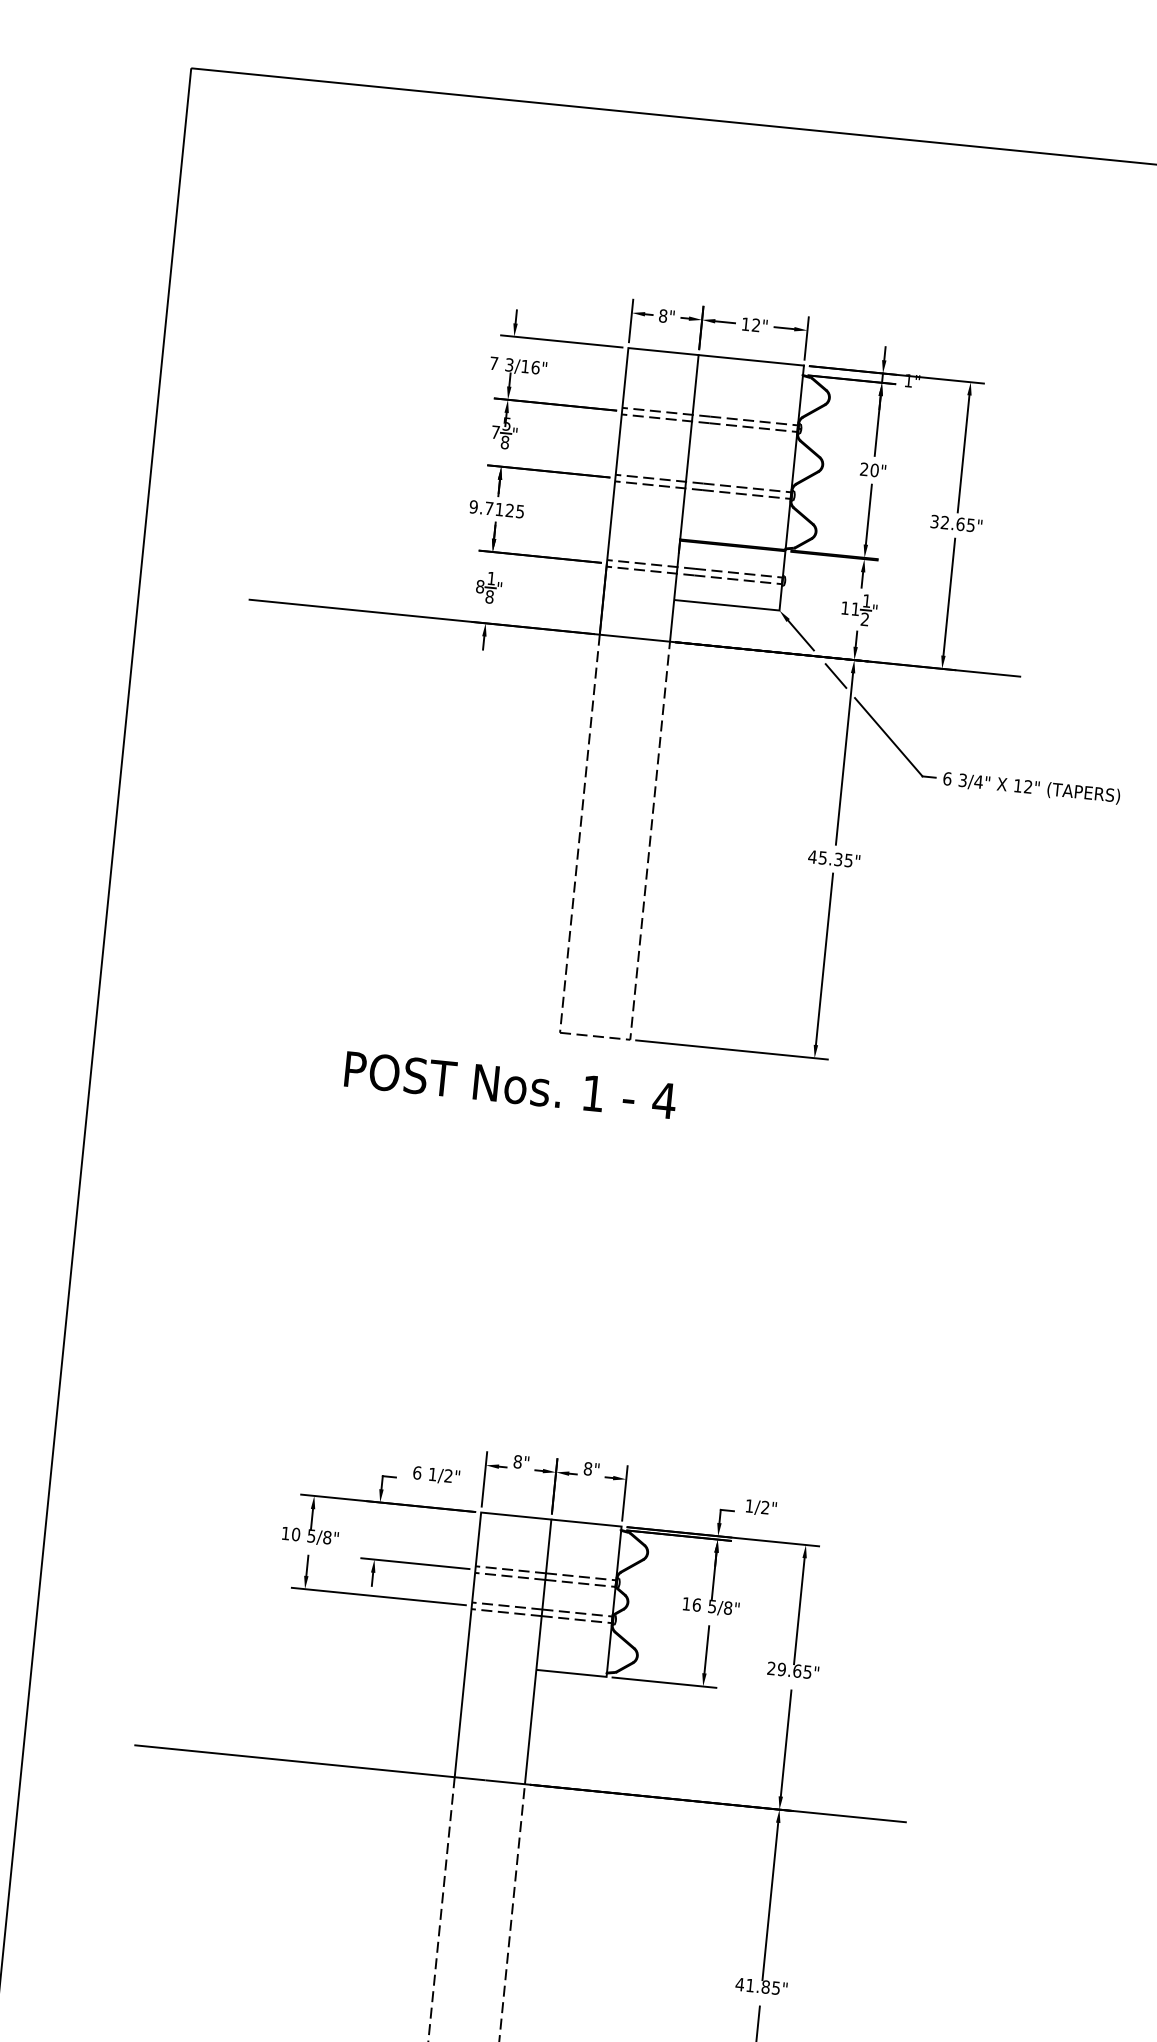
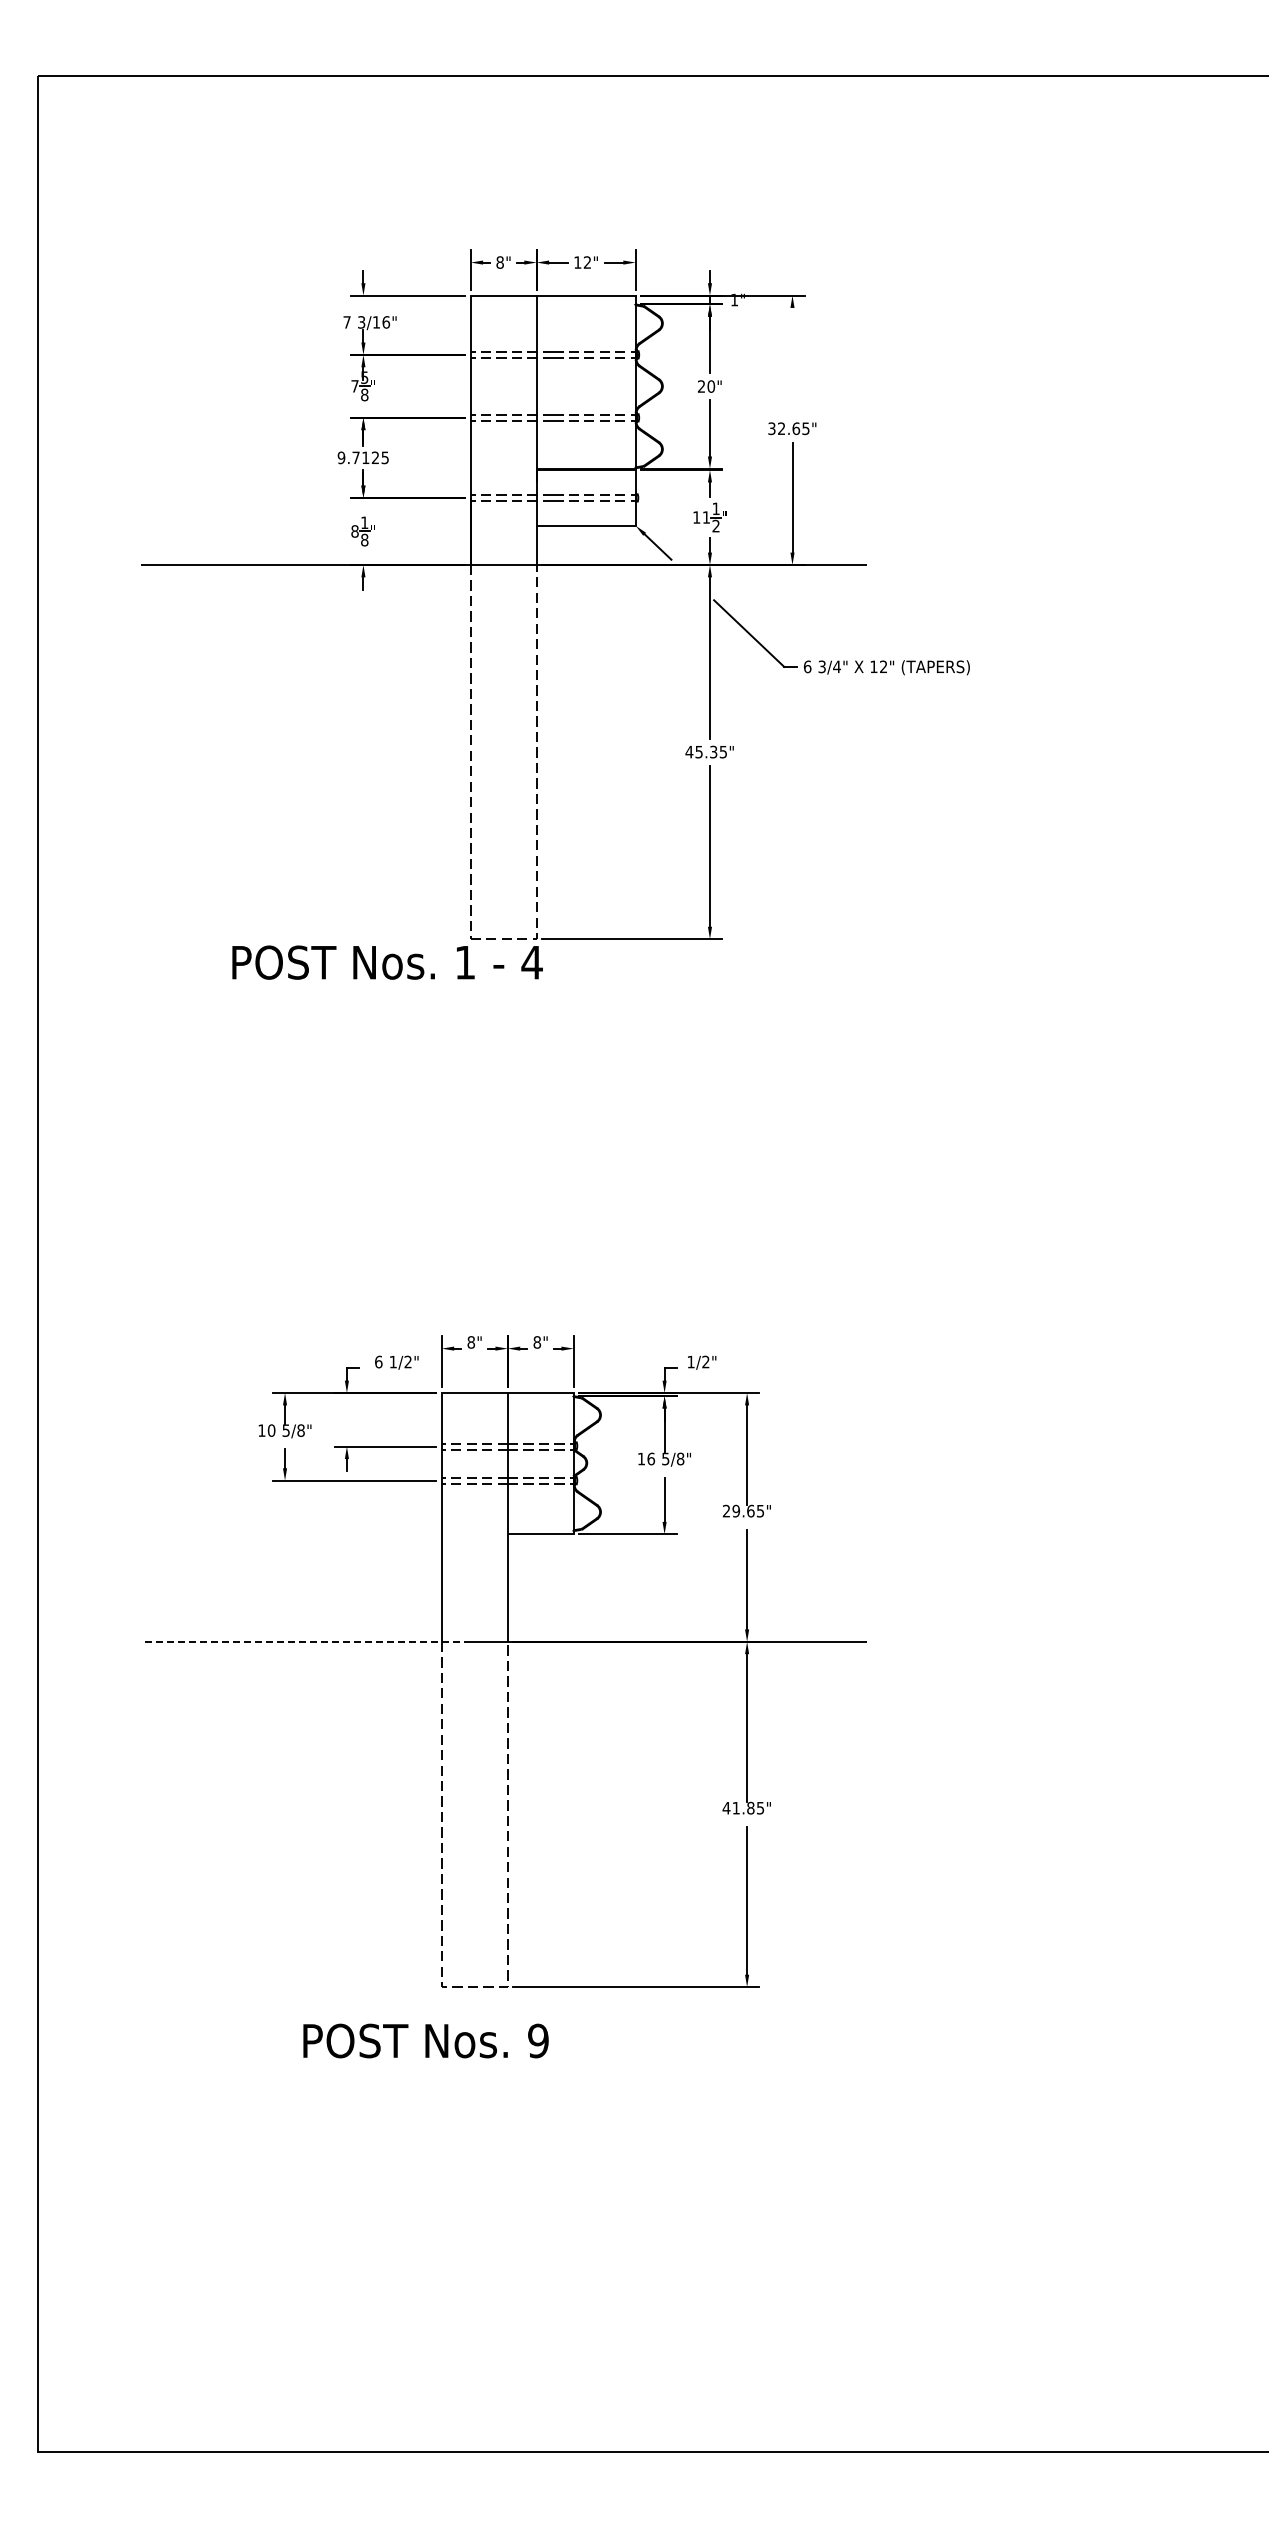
line: (963, 453) -> (792, 362), removed
line: (836, 676) -> (694, 581), removed
text: (510, 1085) -> (387, 962), moved
line: (309, 1762) -> (305, 1641), solid -> dashed

